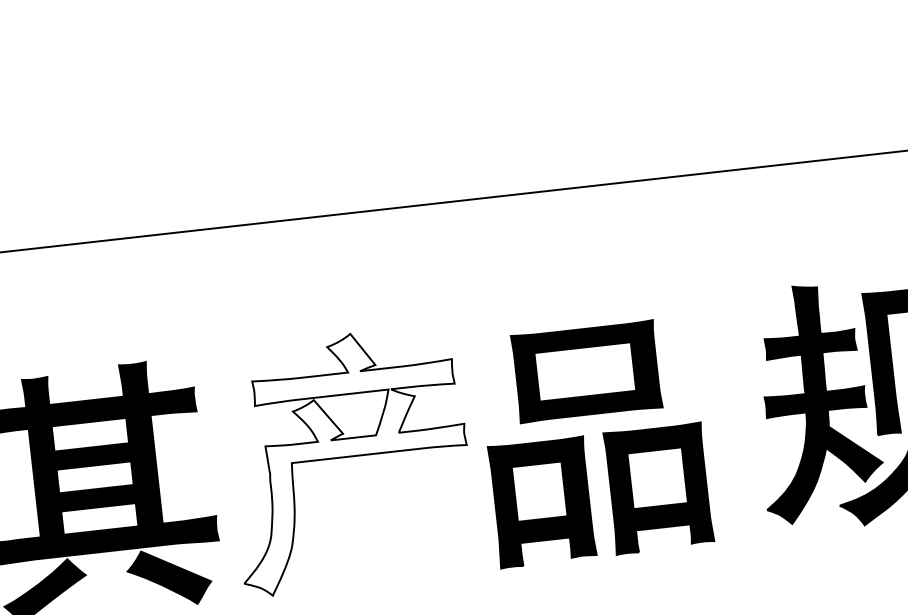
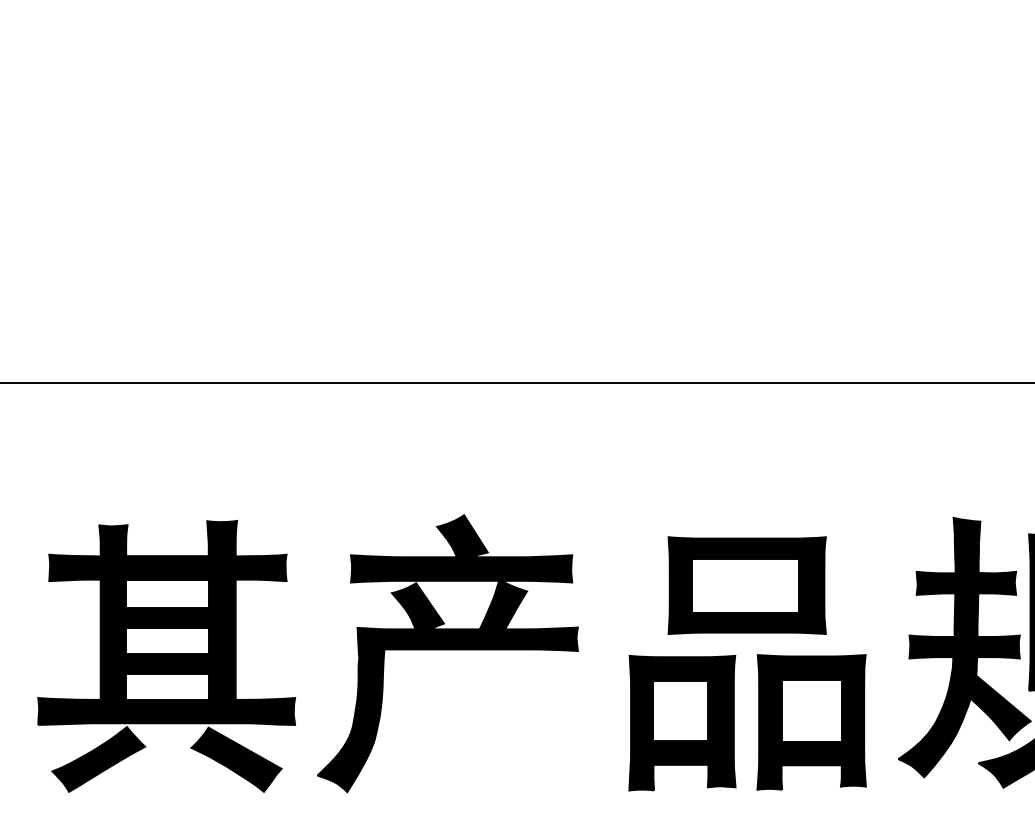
part: (603, 440) -> (757, 663), moved
fill: (349, 460) -> (447, 653), added

